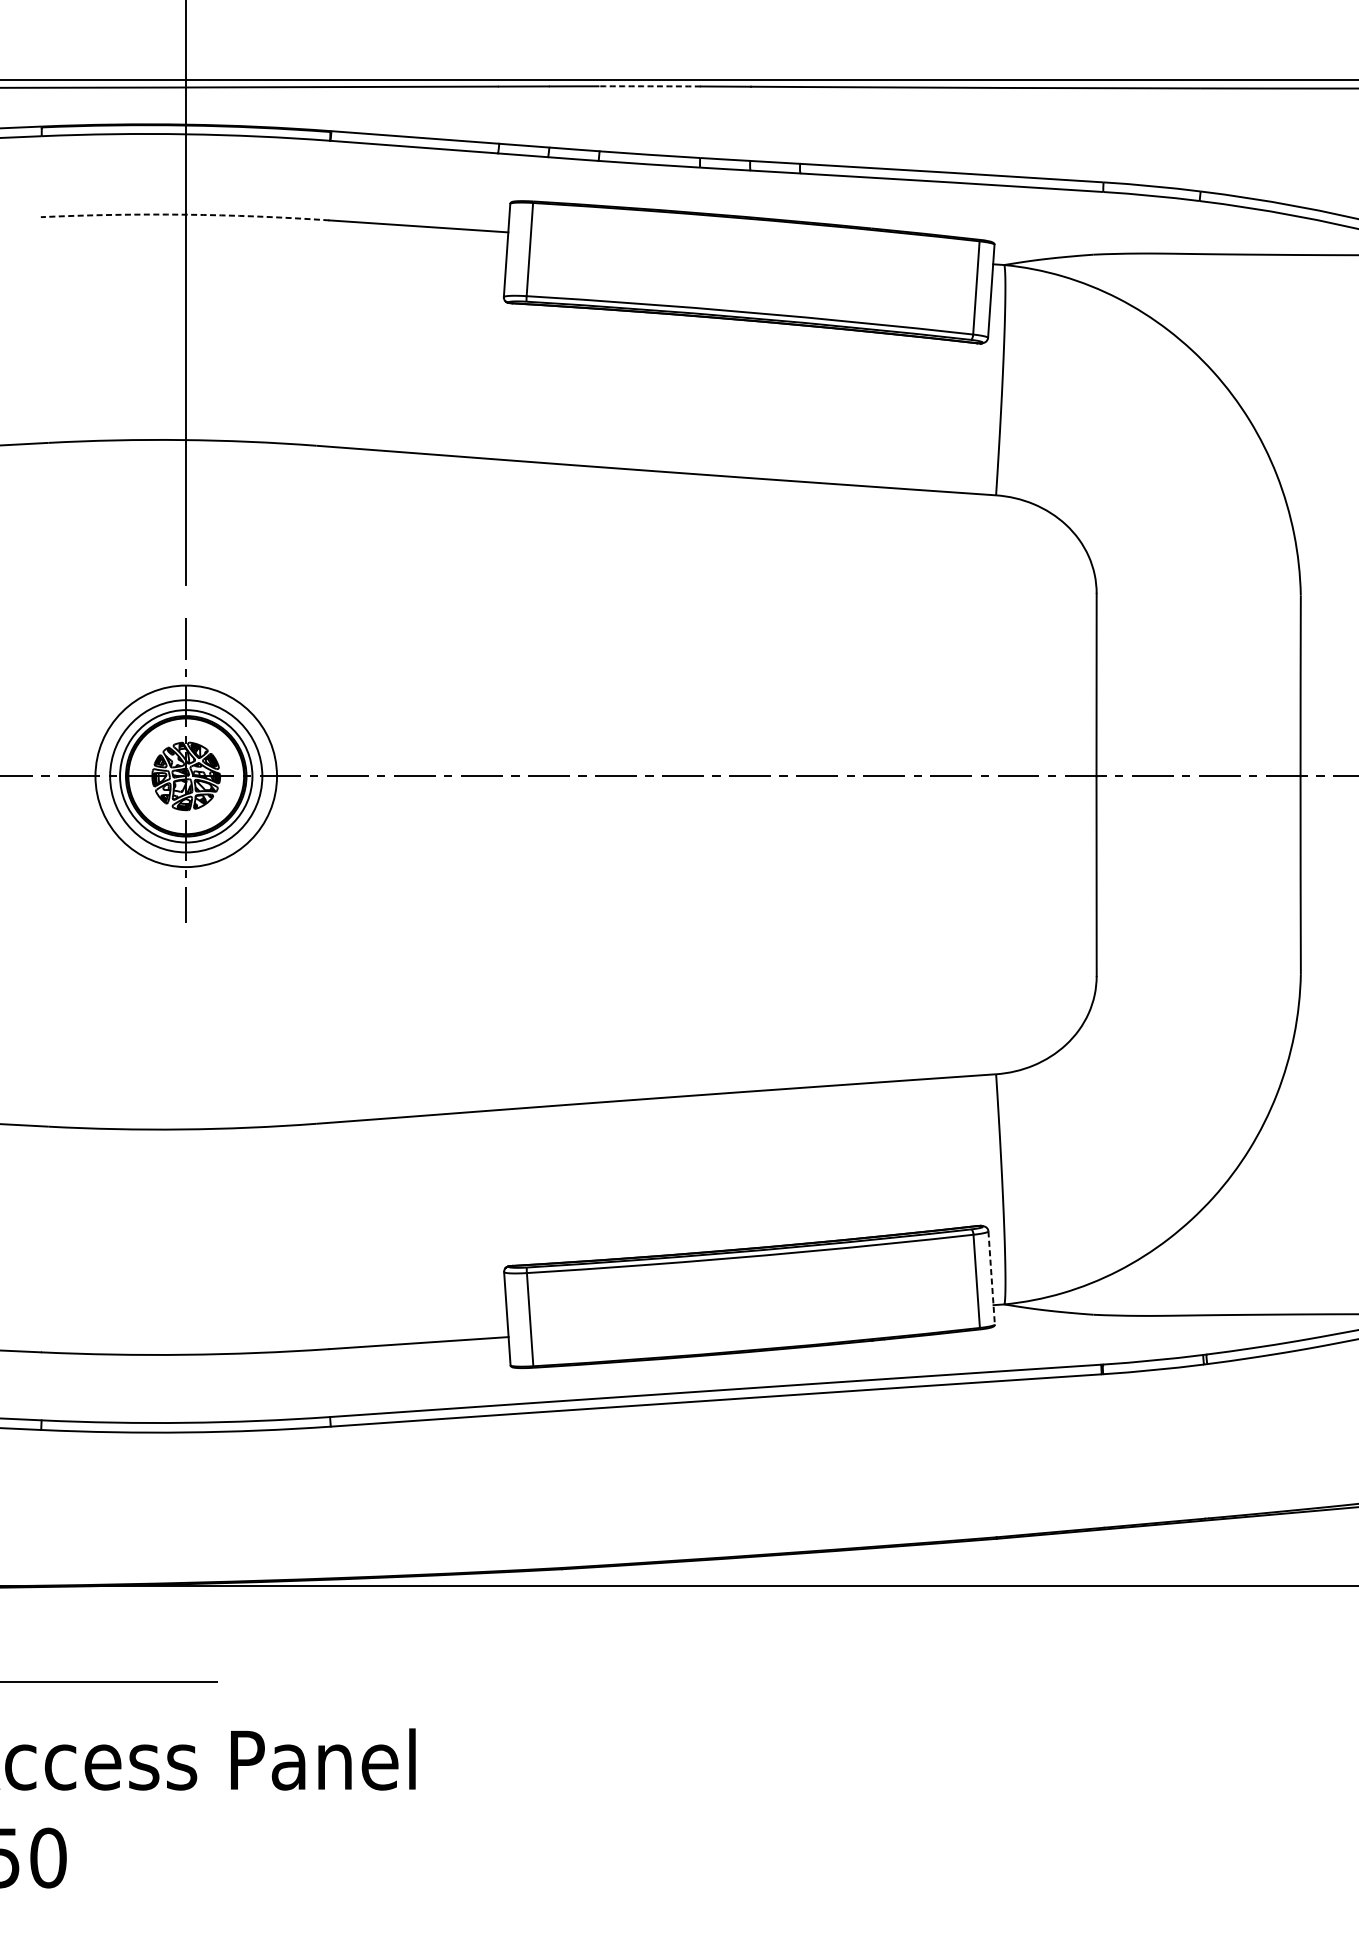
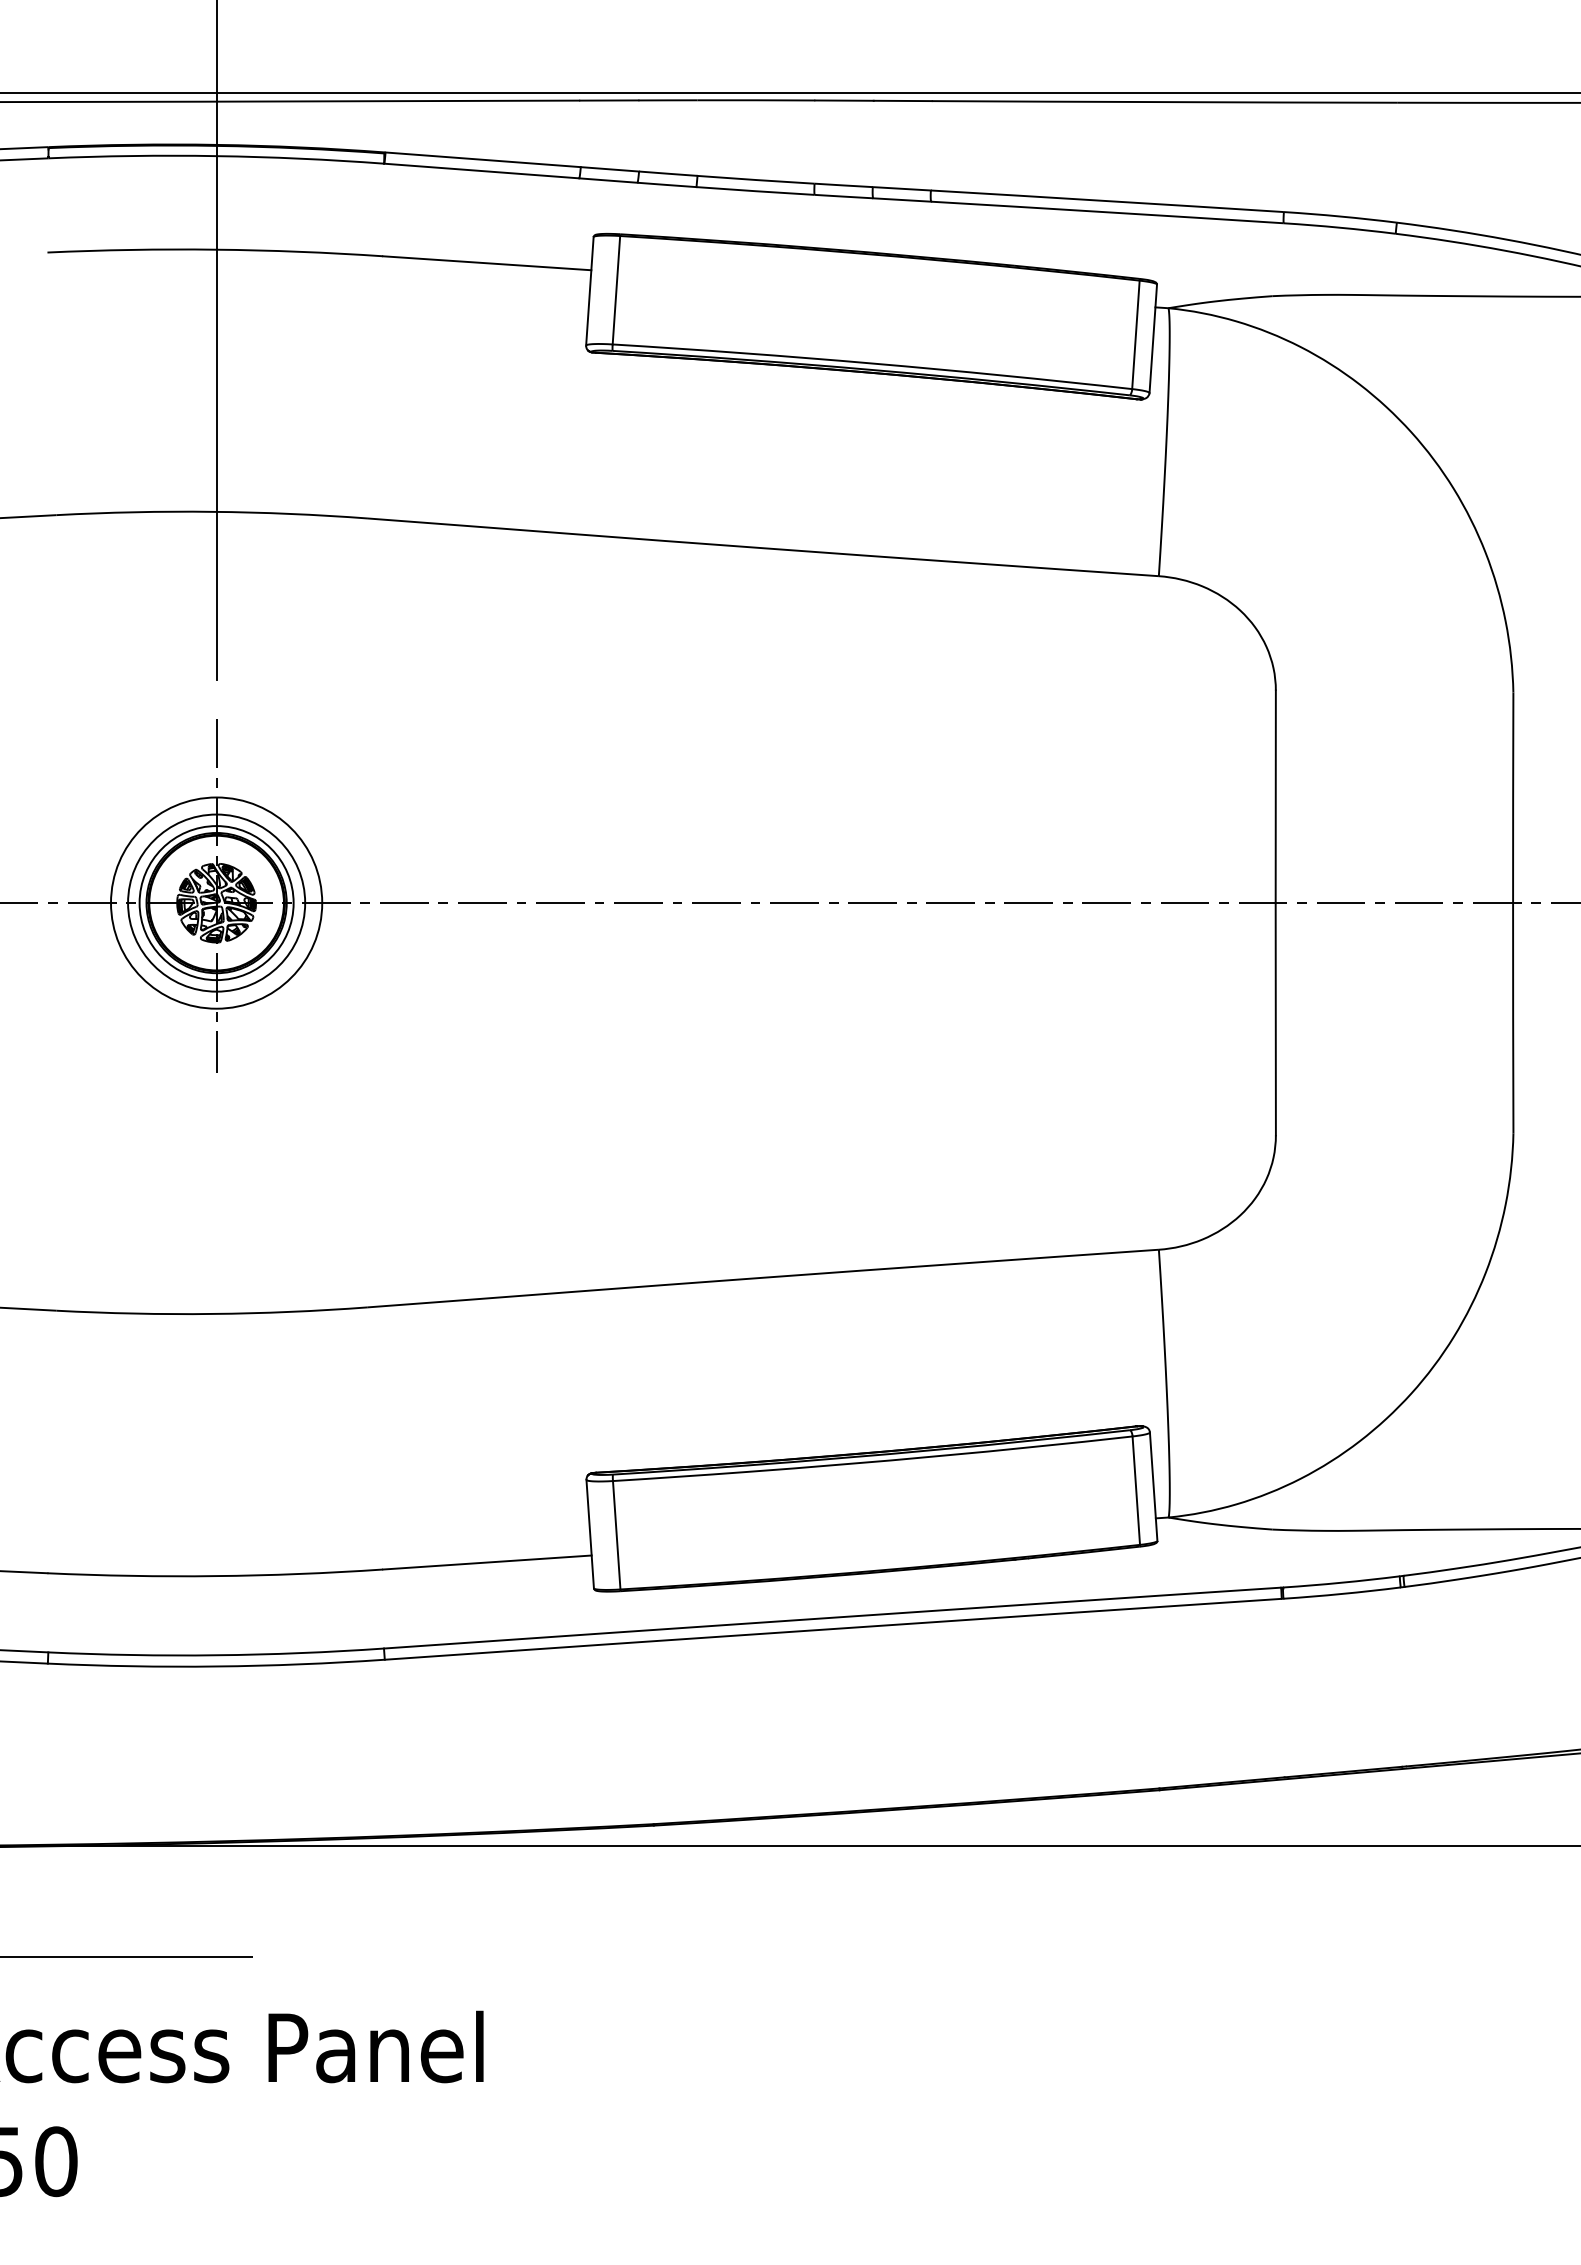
arc: (650, 86) -> (756, 100), dashed -> solid
arc: (185, 214) -> (215, 249), dashed -> solid
line: (991, 1278) -> (1153, 1487), dashed -> solid

